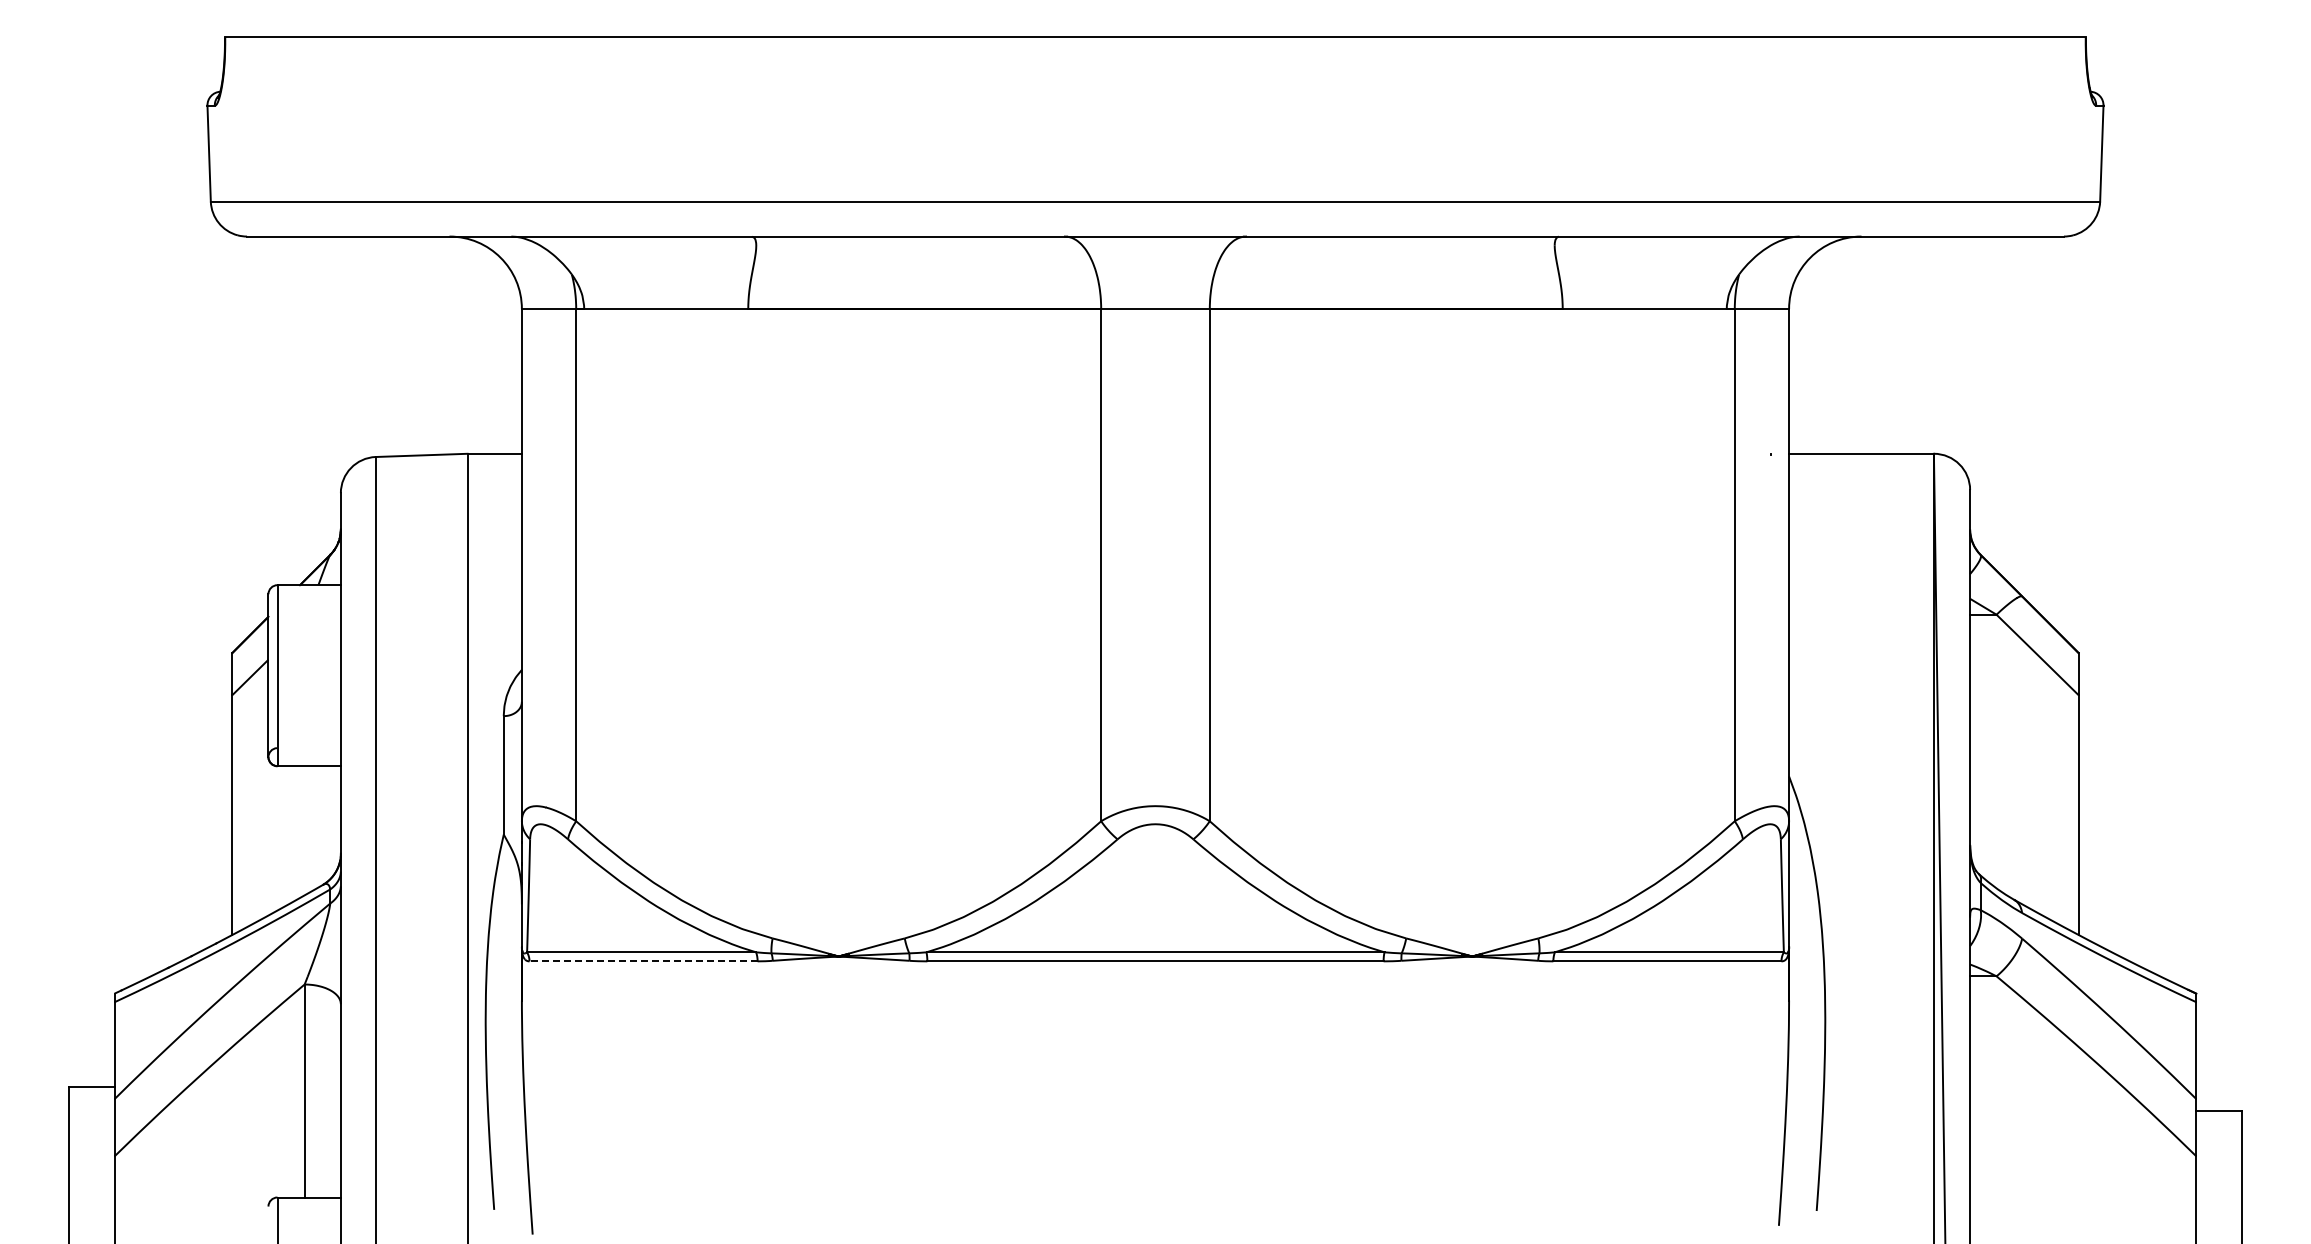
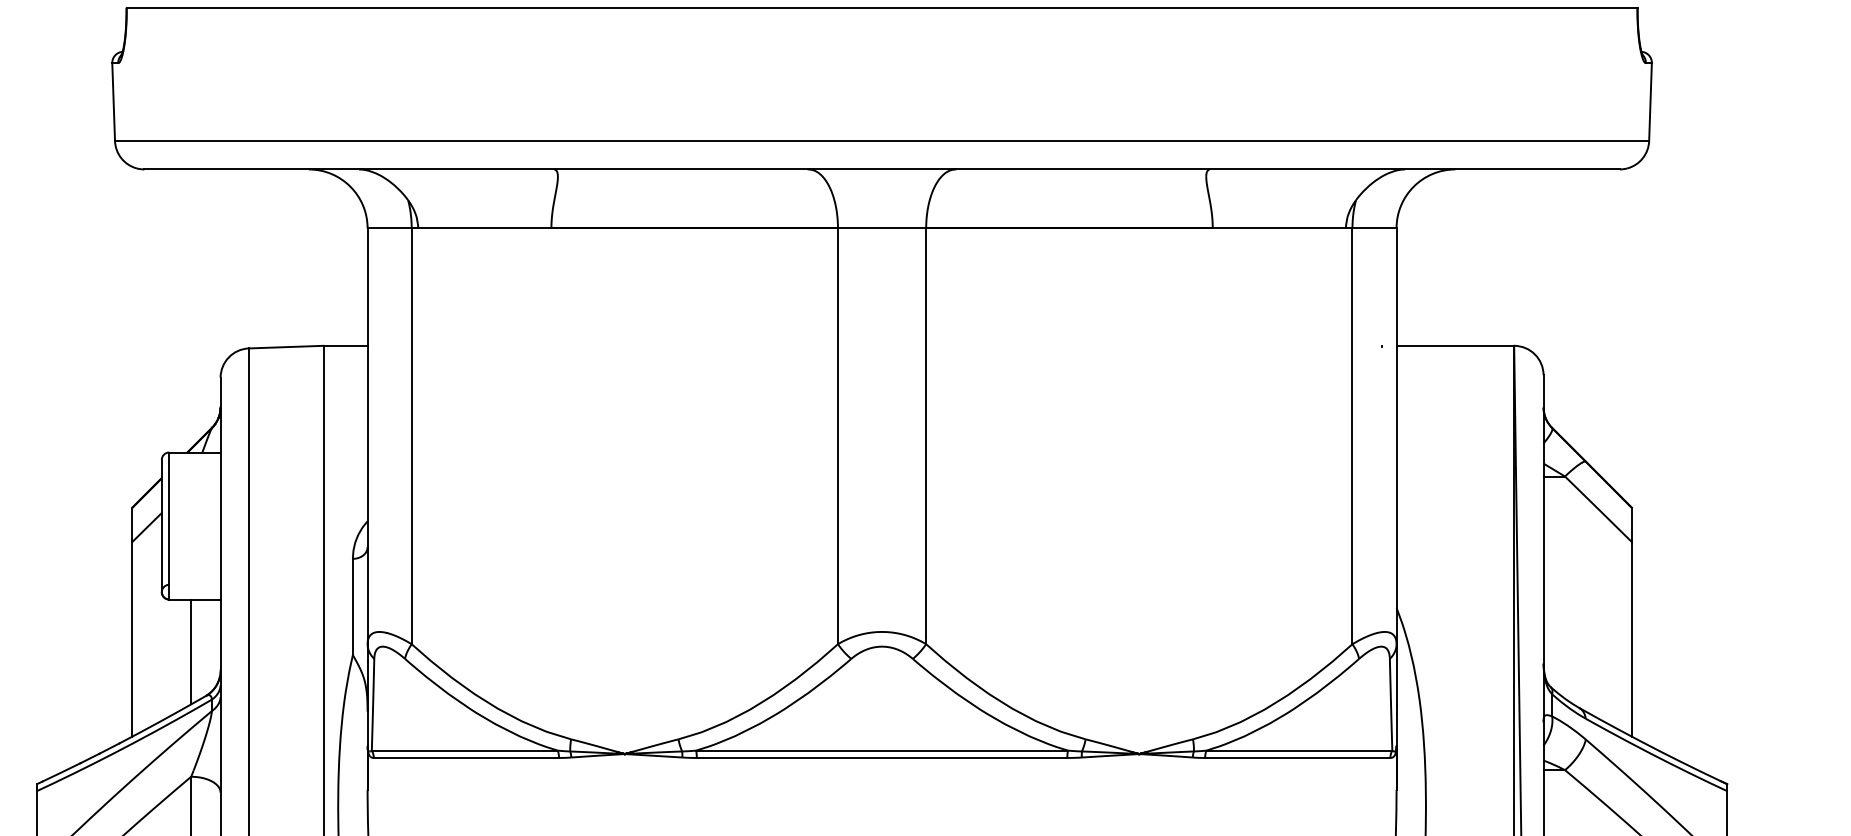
line: (304, 830) -> (191, 651), added
line: (643, 961) -> (466, 758), dashed -> solid

